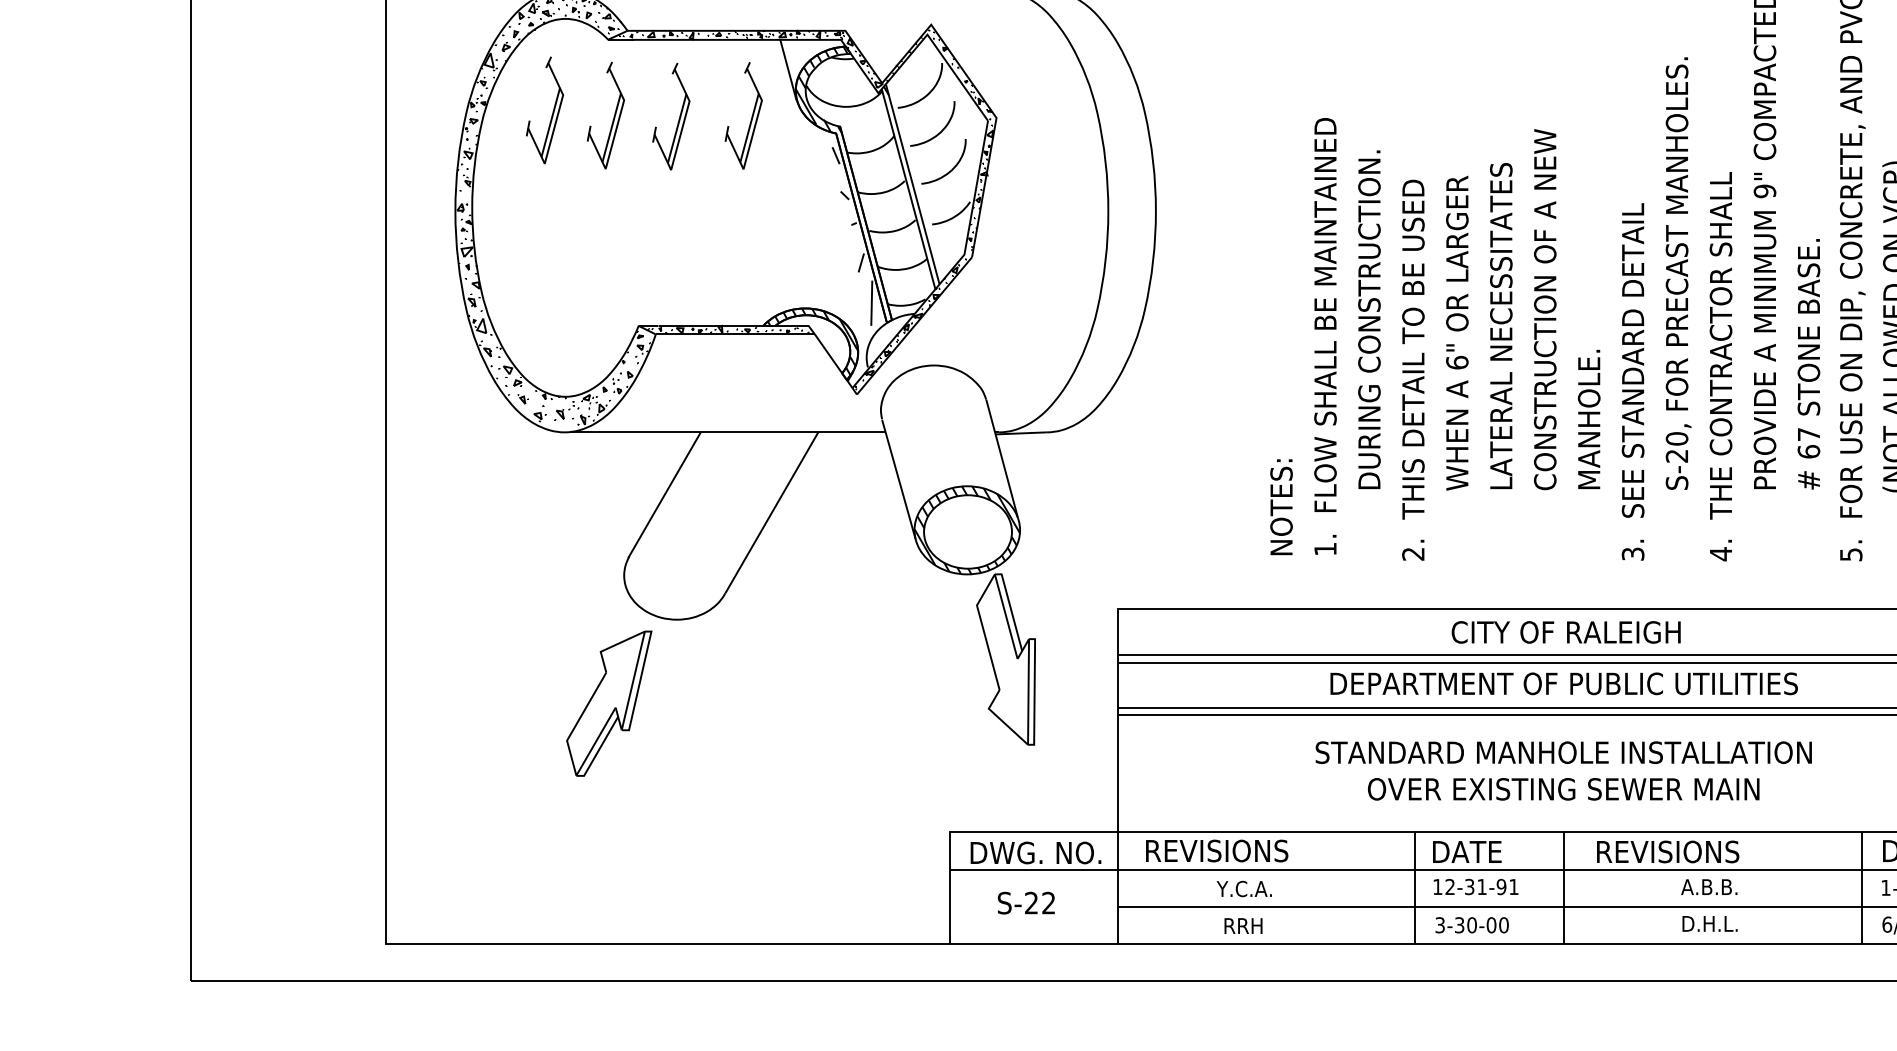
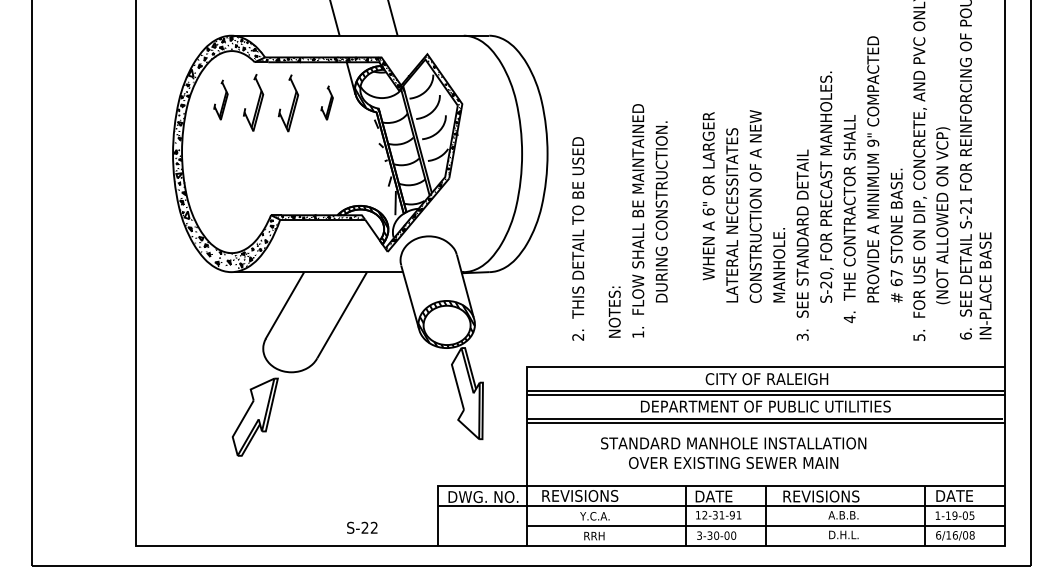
part: (544, 109) -> (220, 99), size x0.7
part: (742, 115) -> (326, 102), size x0.6
text: (1456, 333) -> (708, 196), moved
text: (1720, 367) -> (849, 219), moved
text: (1413, 369) -> (578, 238), moved
text: (1563, 769) -> (733, 452), moved
text: (1026, 902) -> (362, 527), moved

